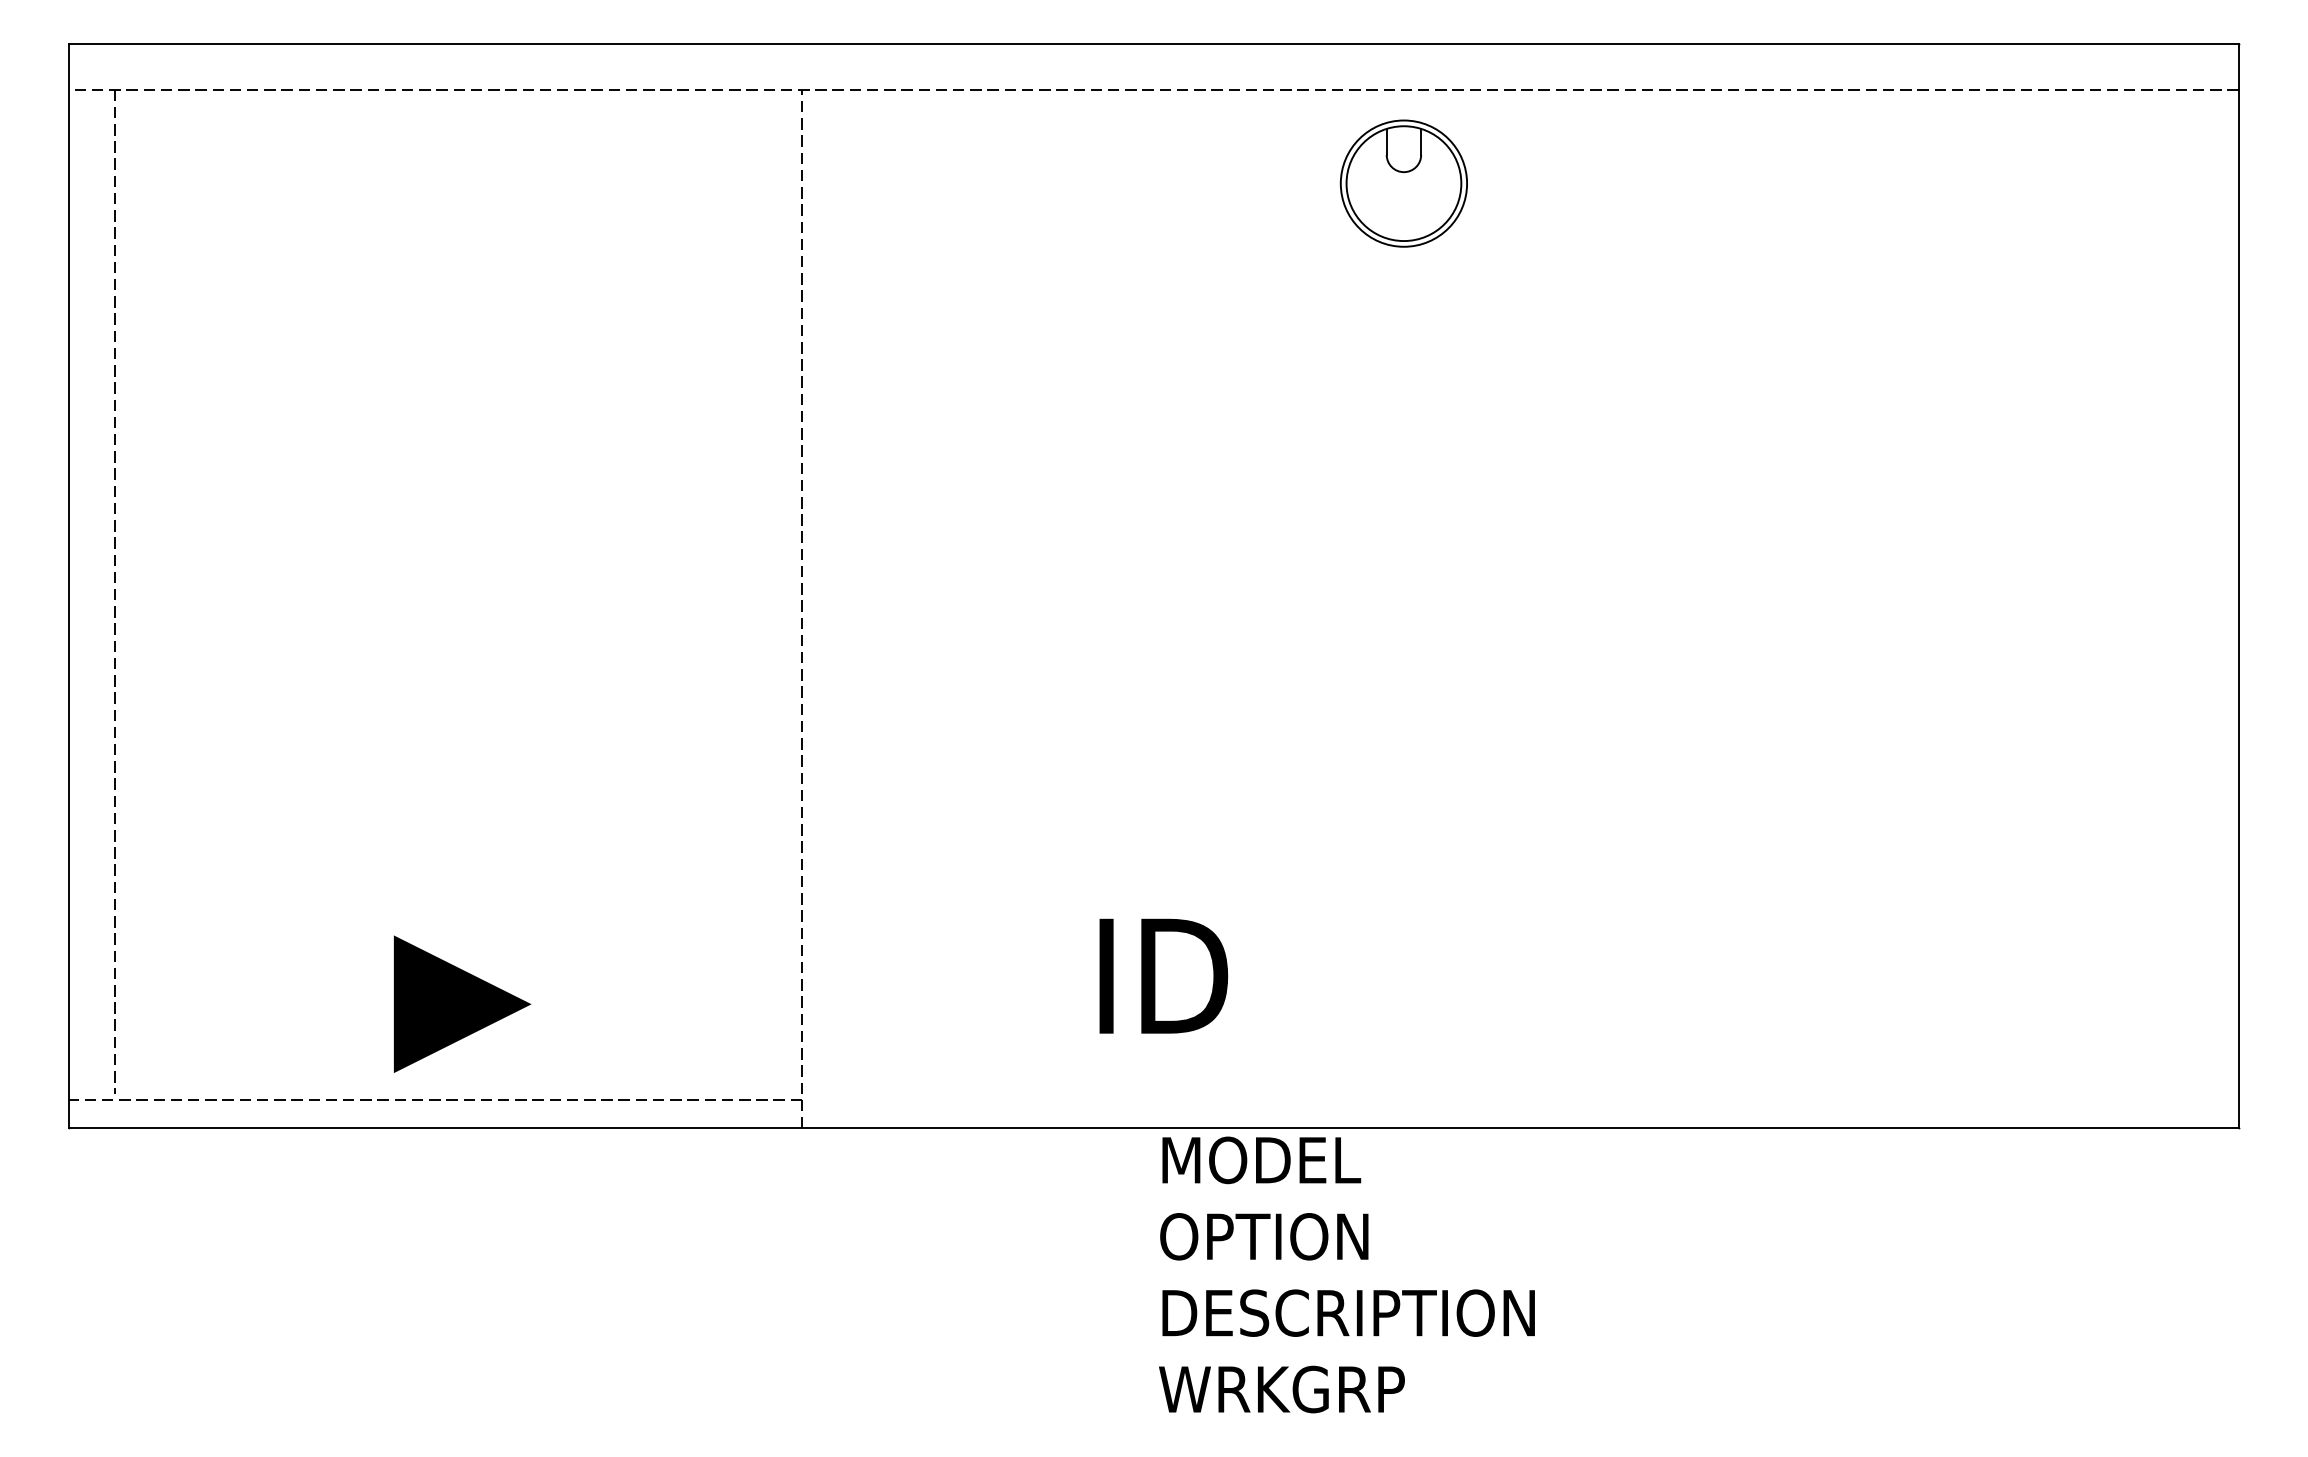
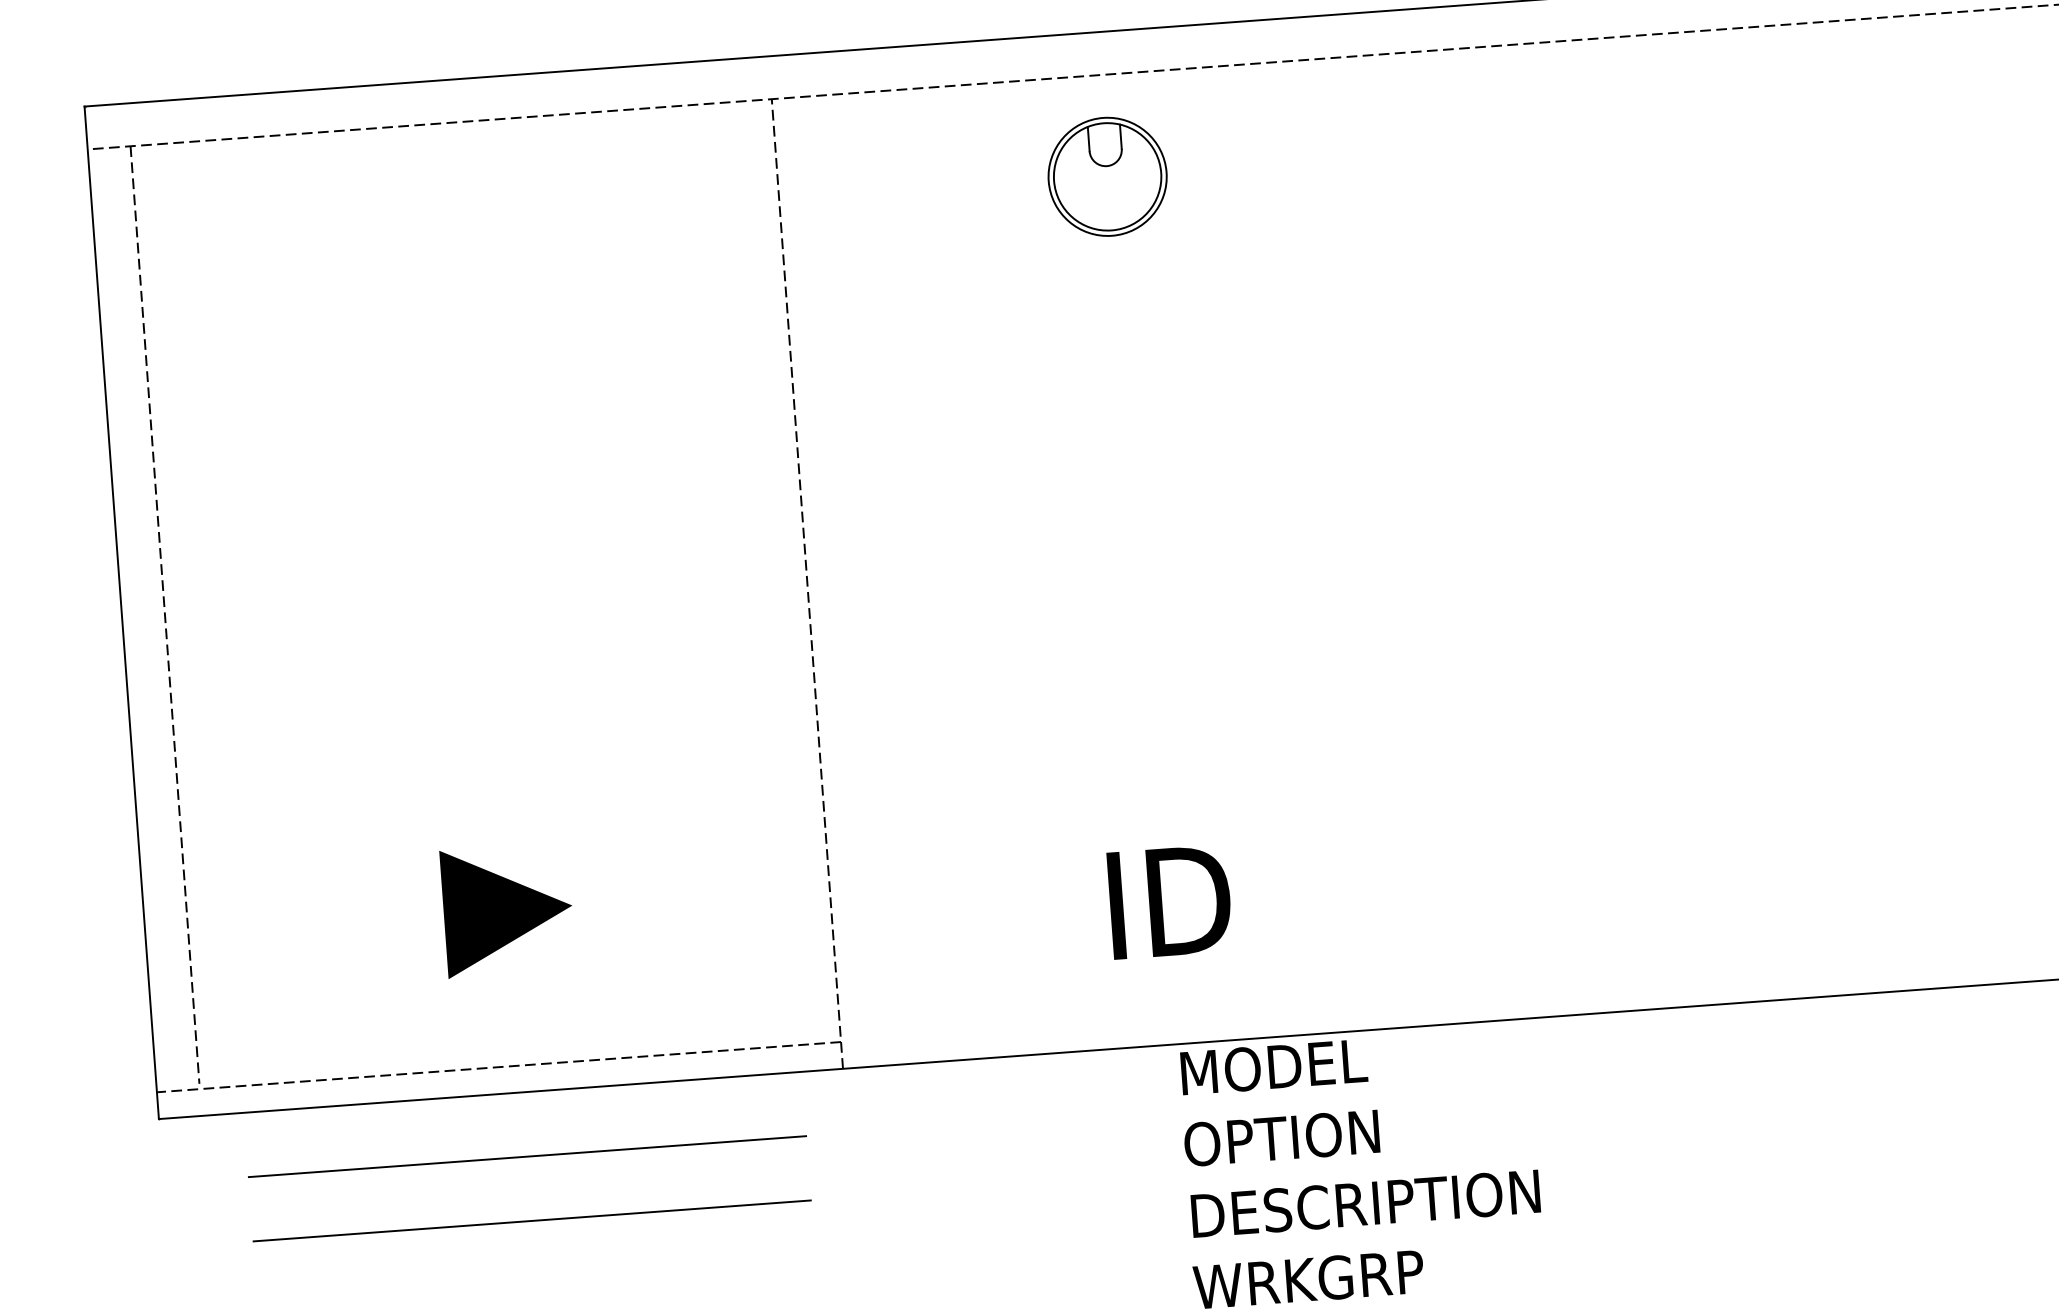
part: (1403, 183) -> (1107, 176), moved
line: (462, 1003) -> (507, 909), moved
line: (458, 1197) -> (526, 1156), added
line: (458, 1266) -> (531, 1221), added

